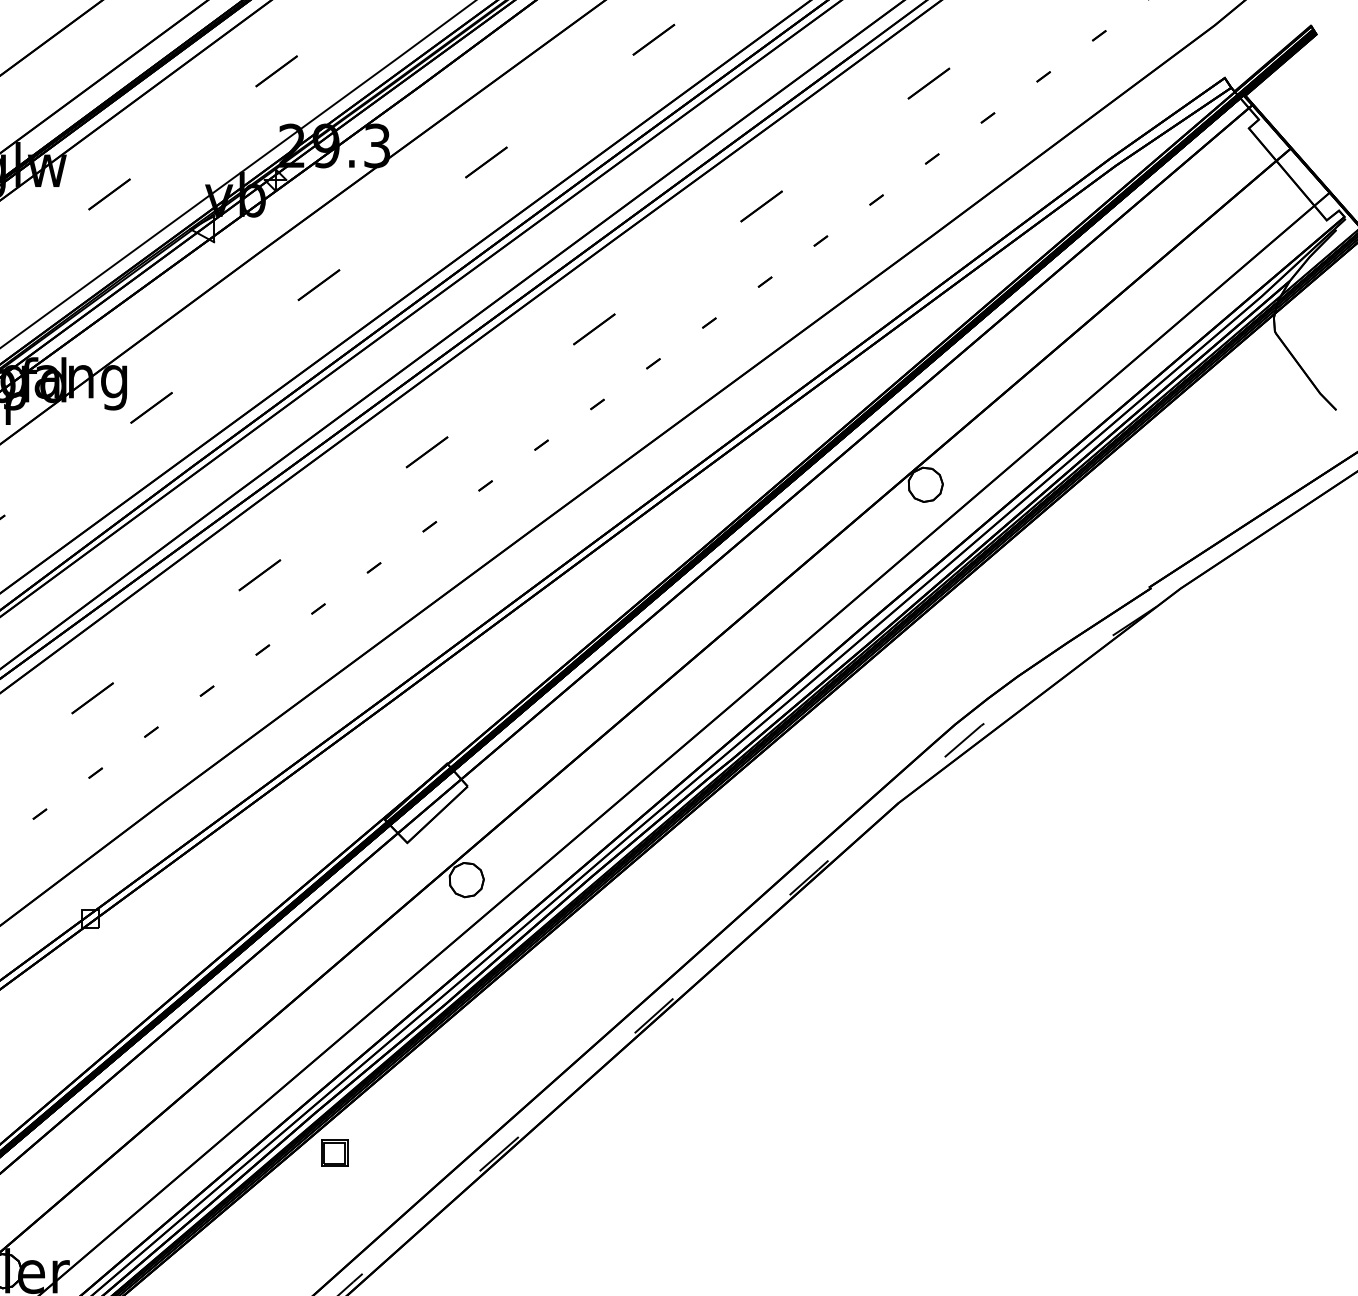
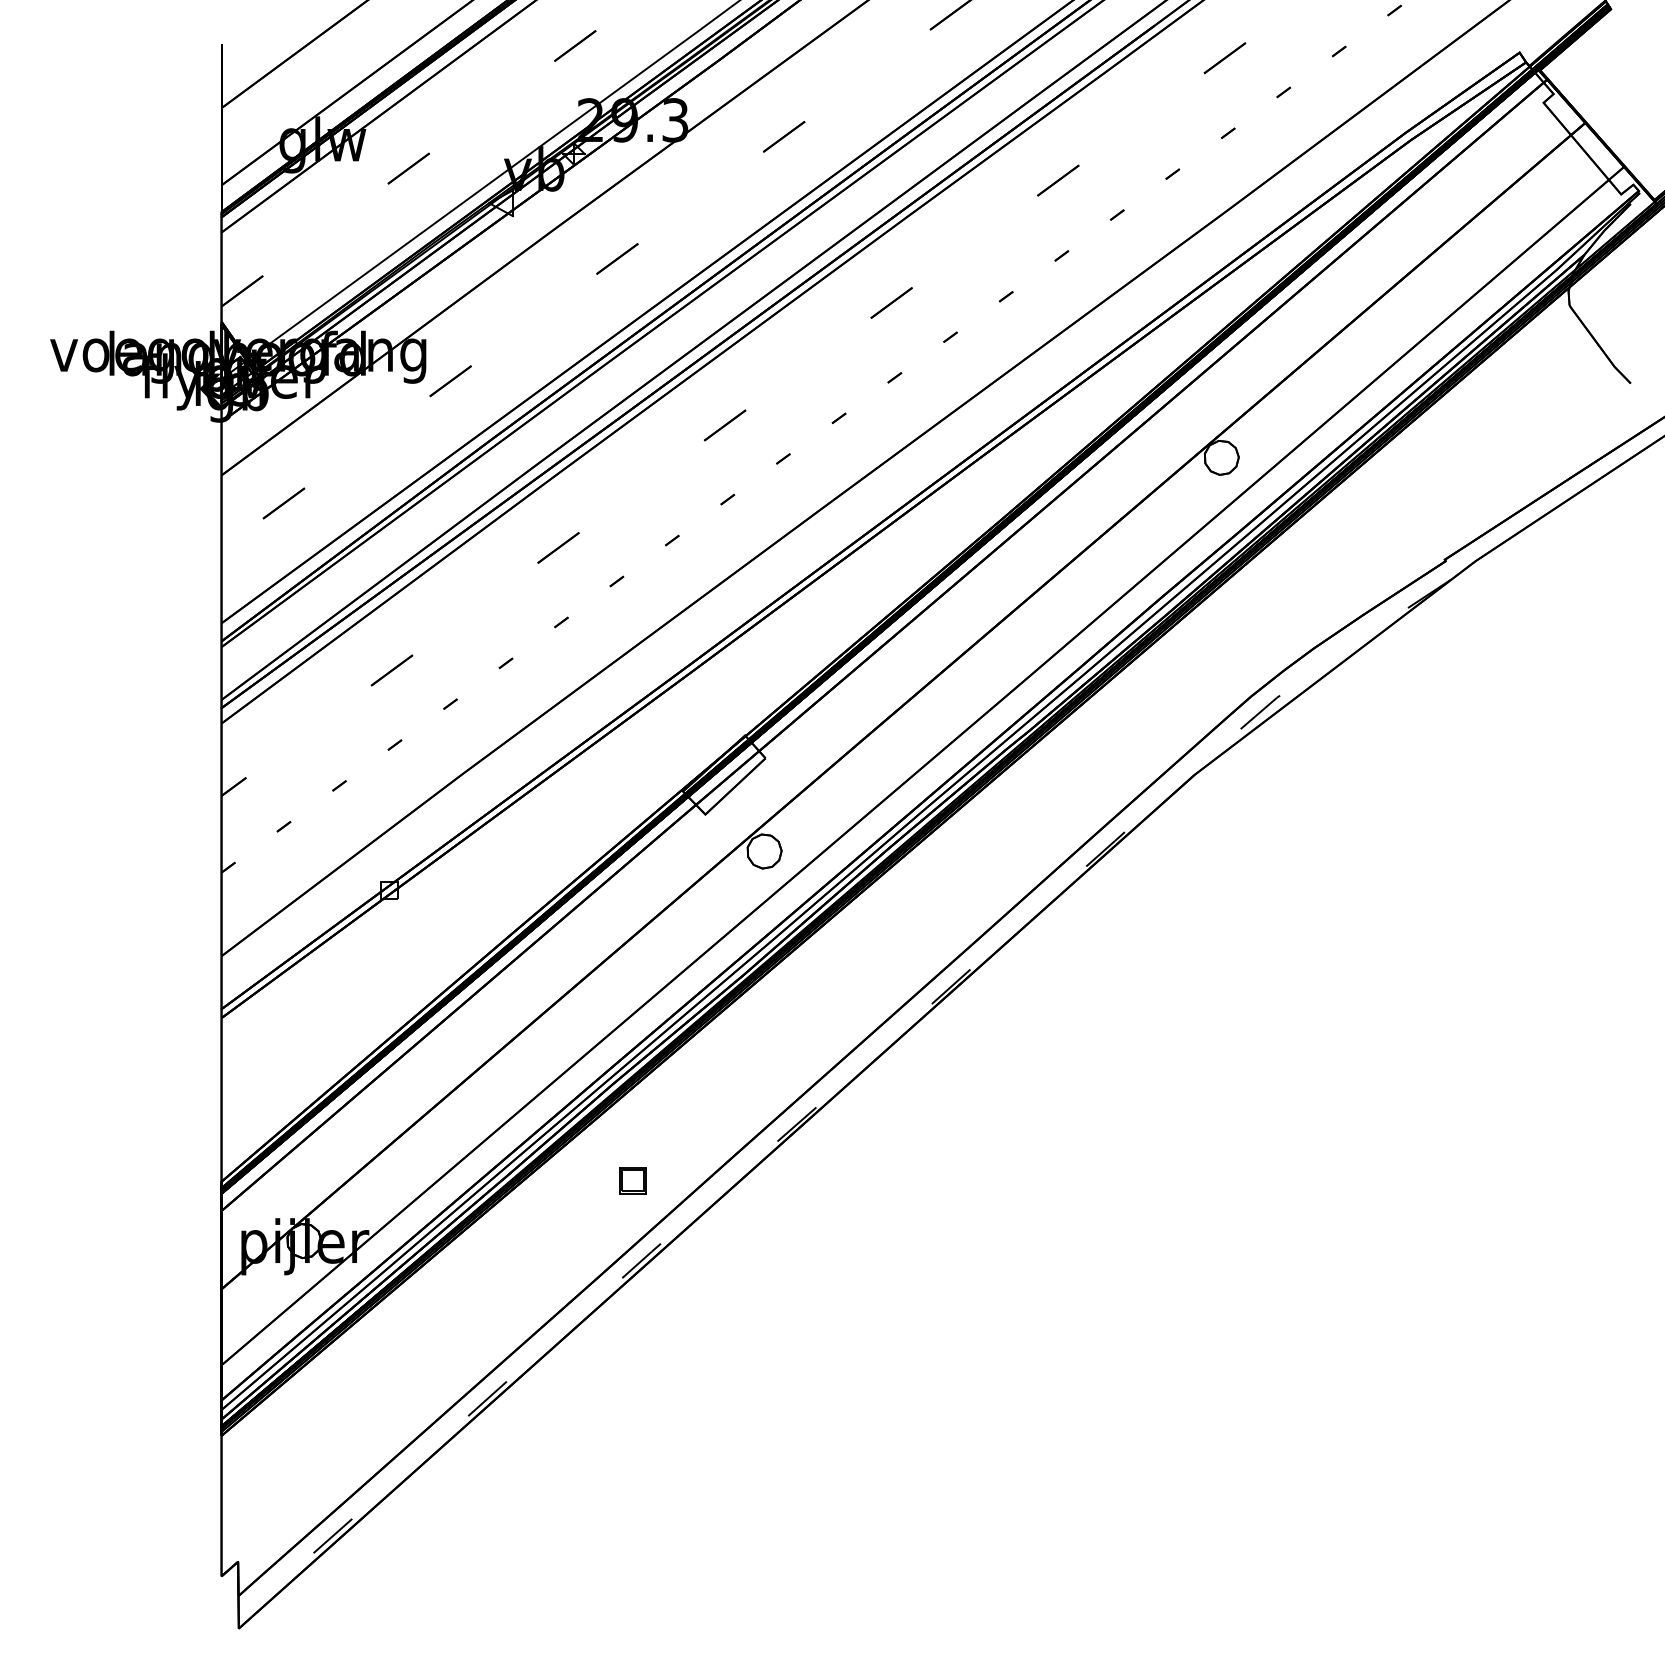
part: (334, 1153) -> (632, 1180), moved

